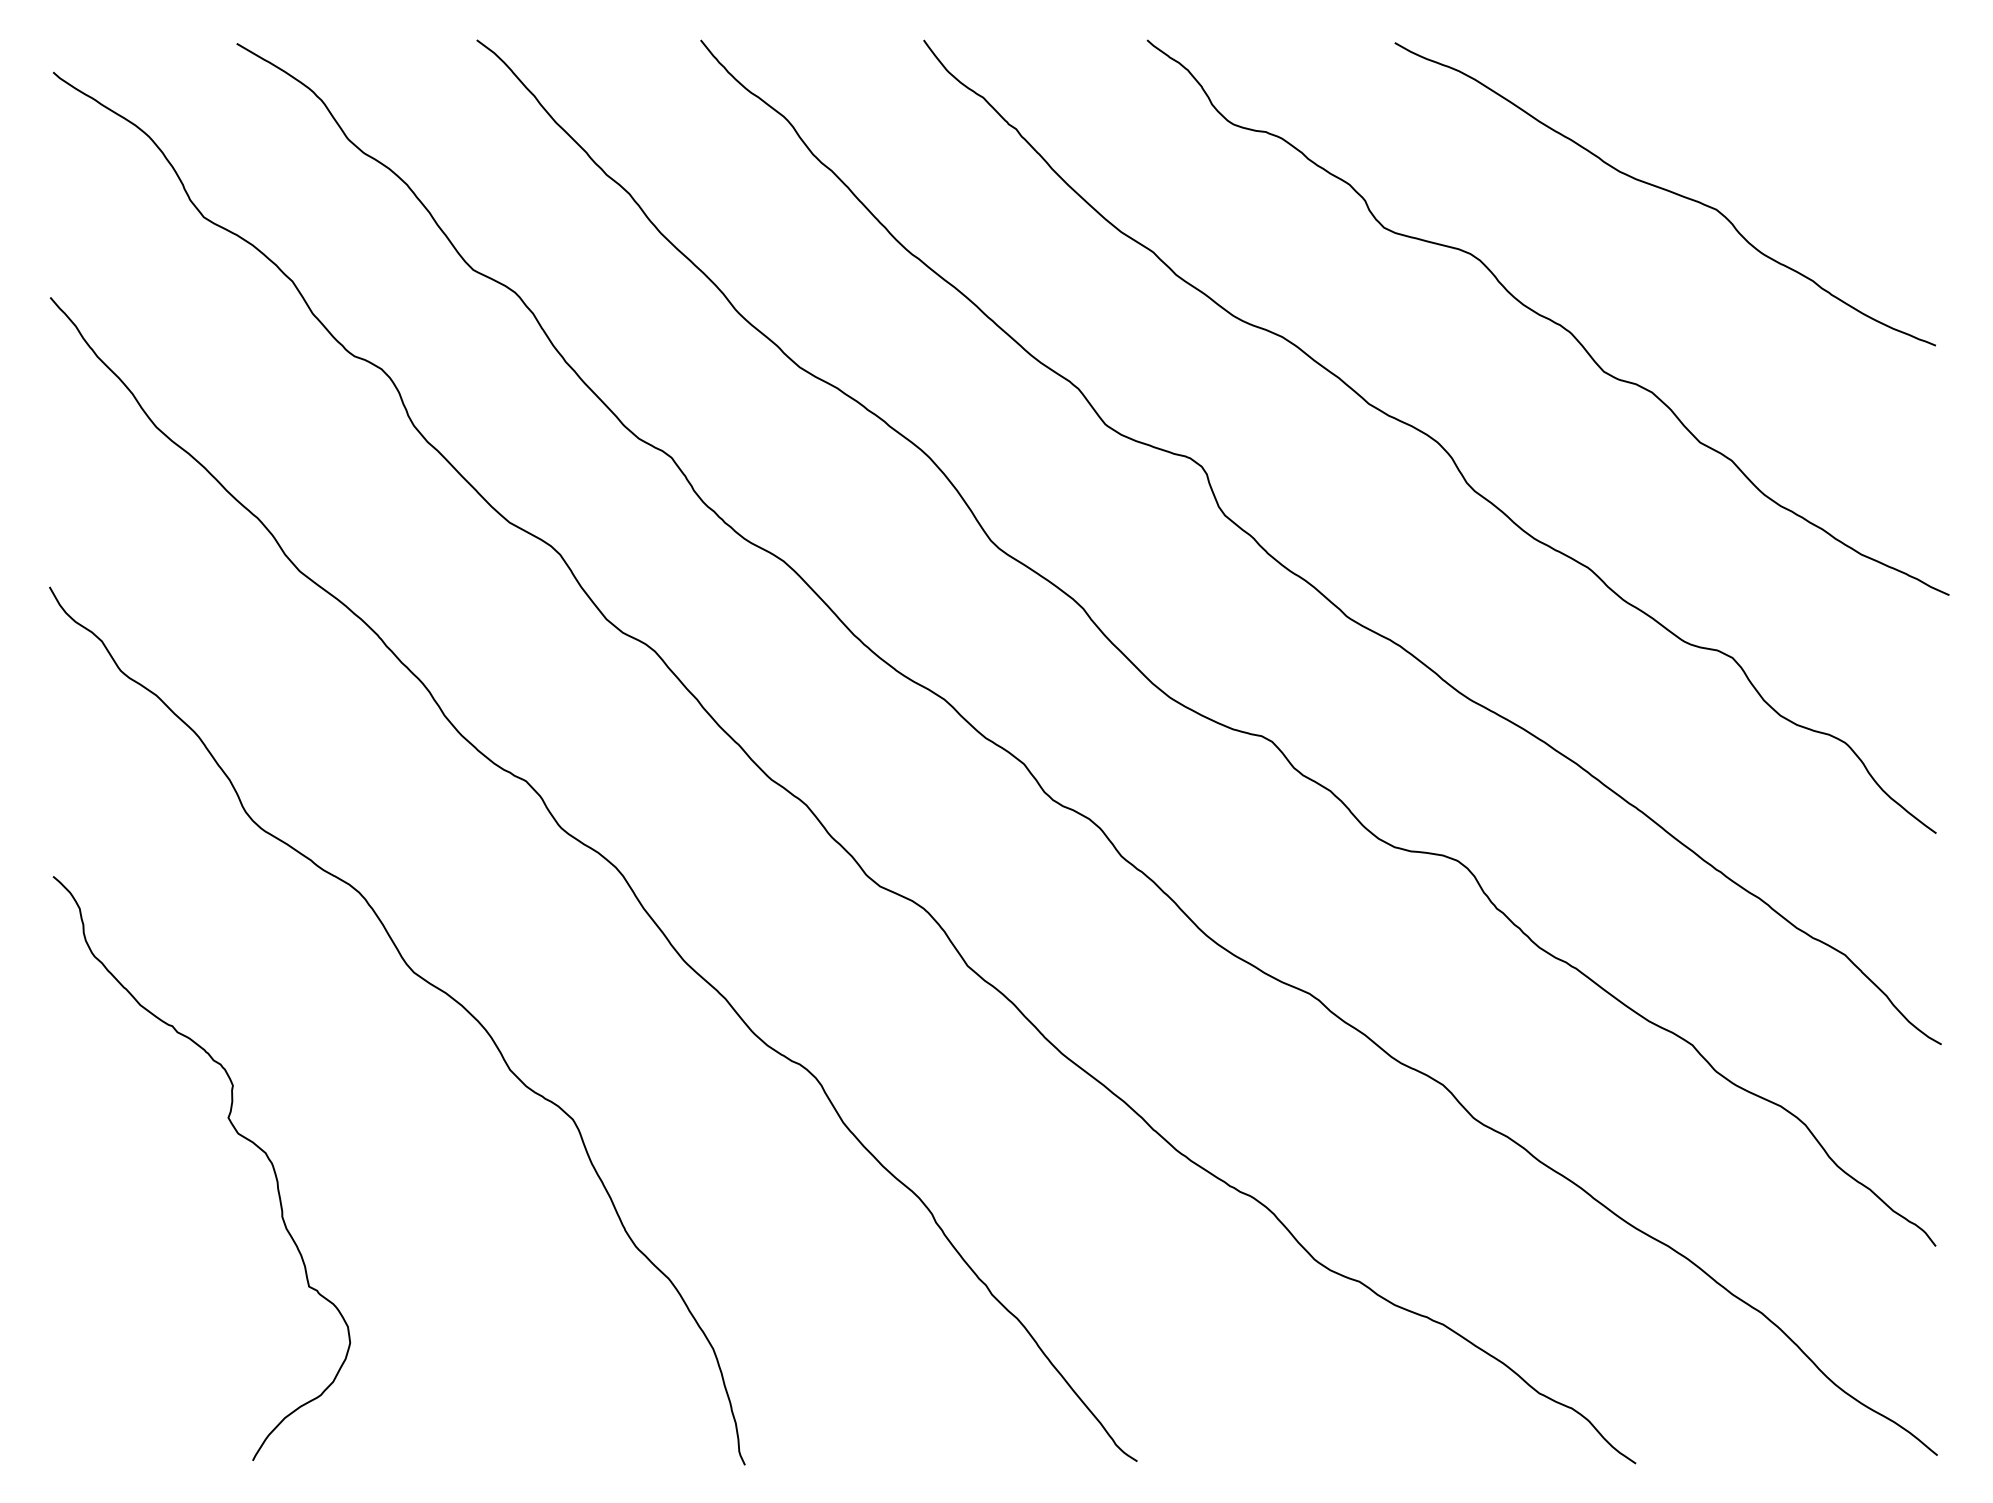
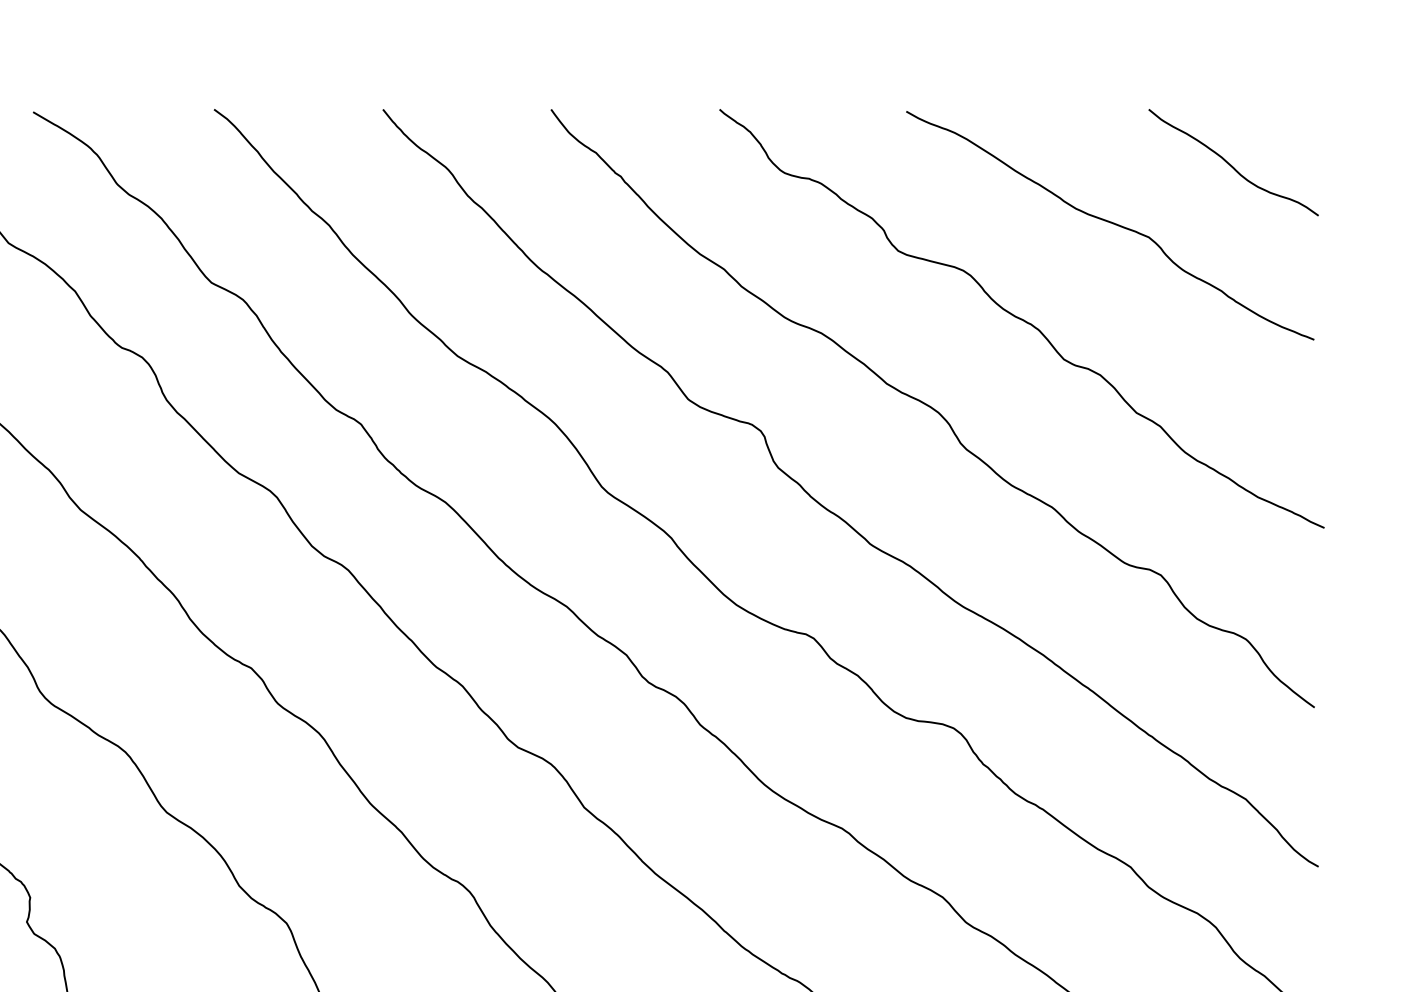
curve: (1825, 113) -> (1231, 164), added

